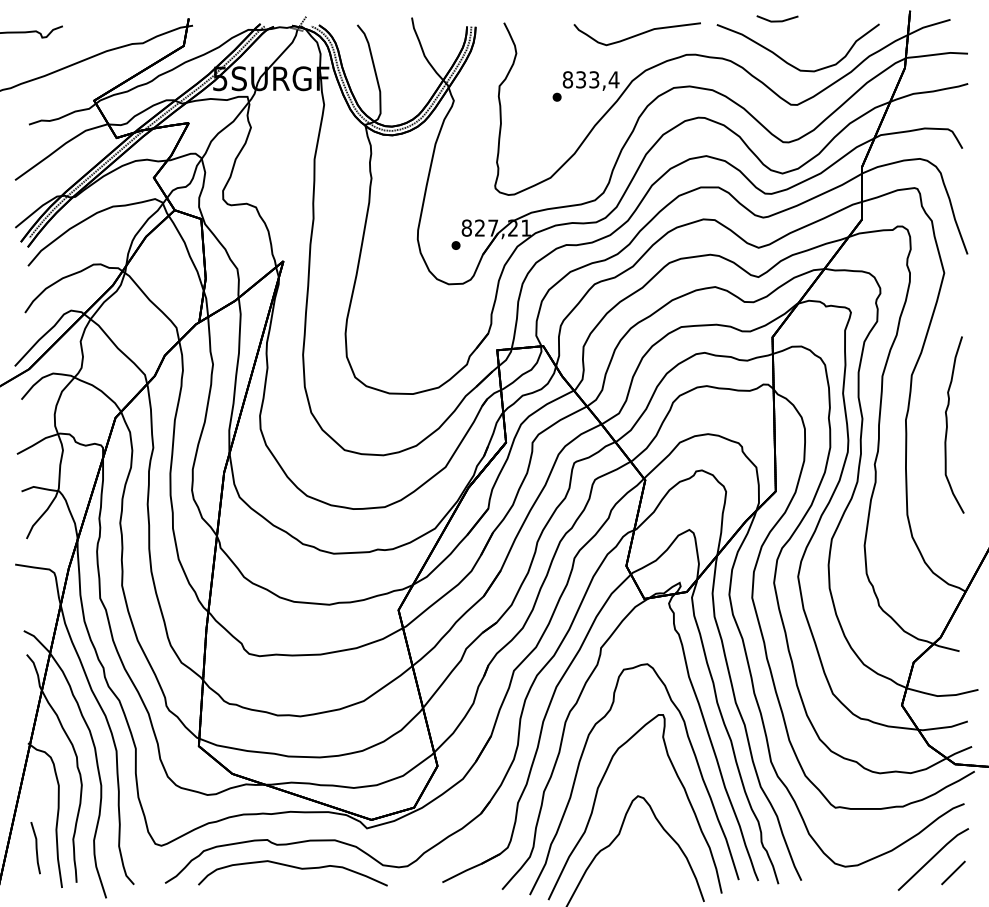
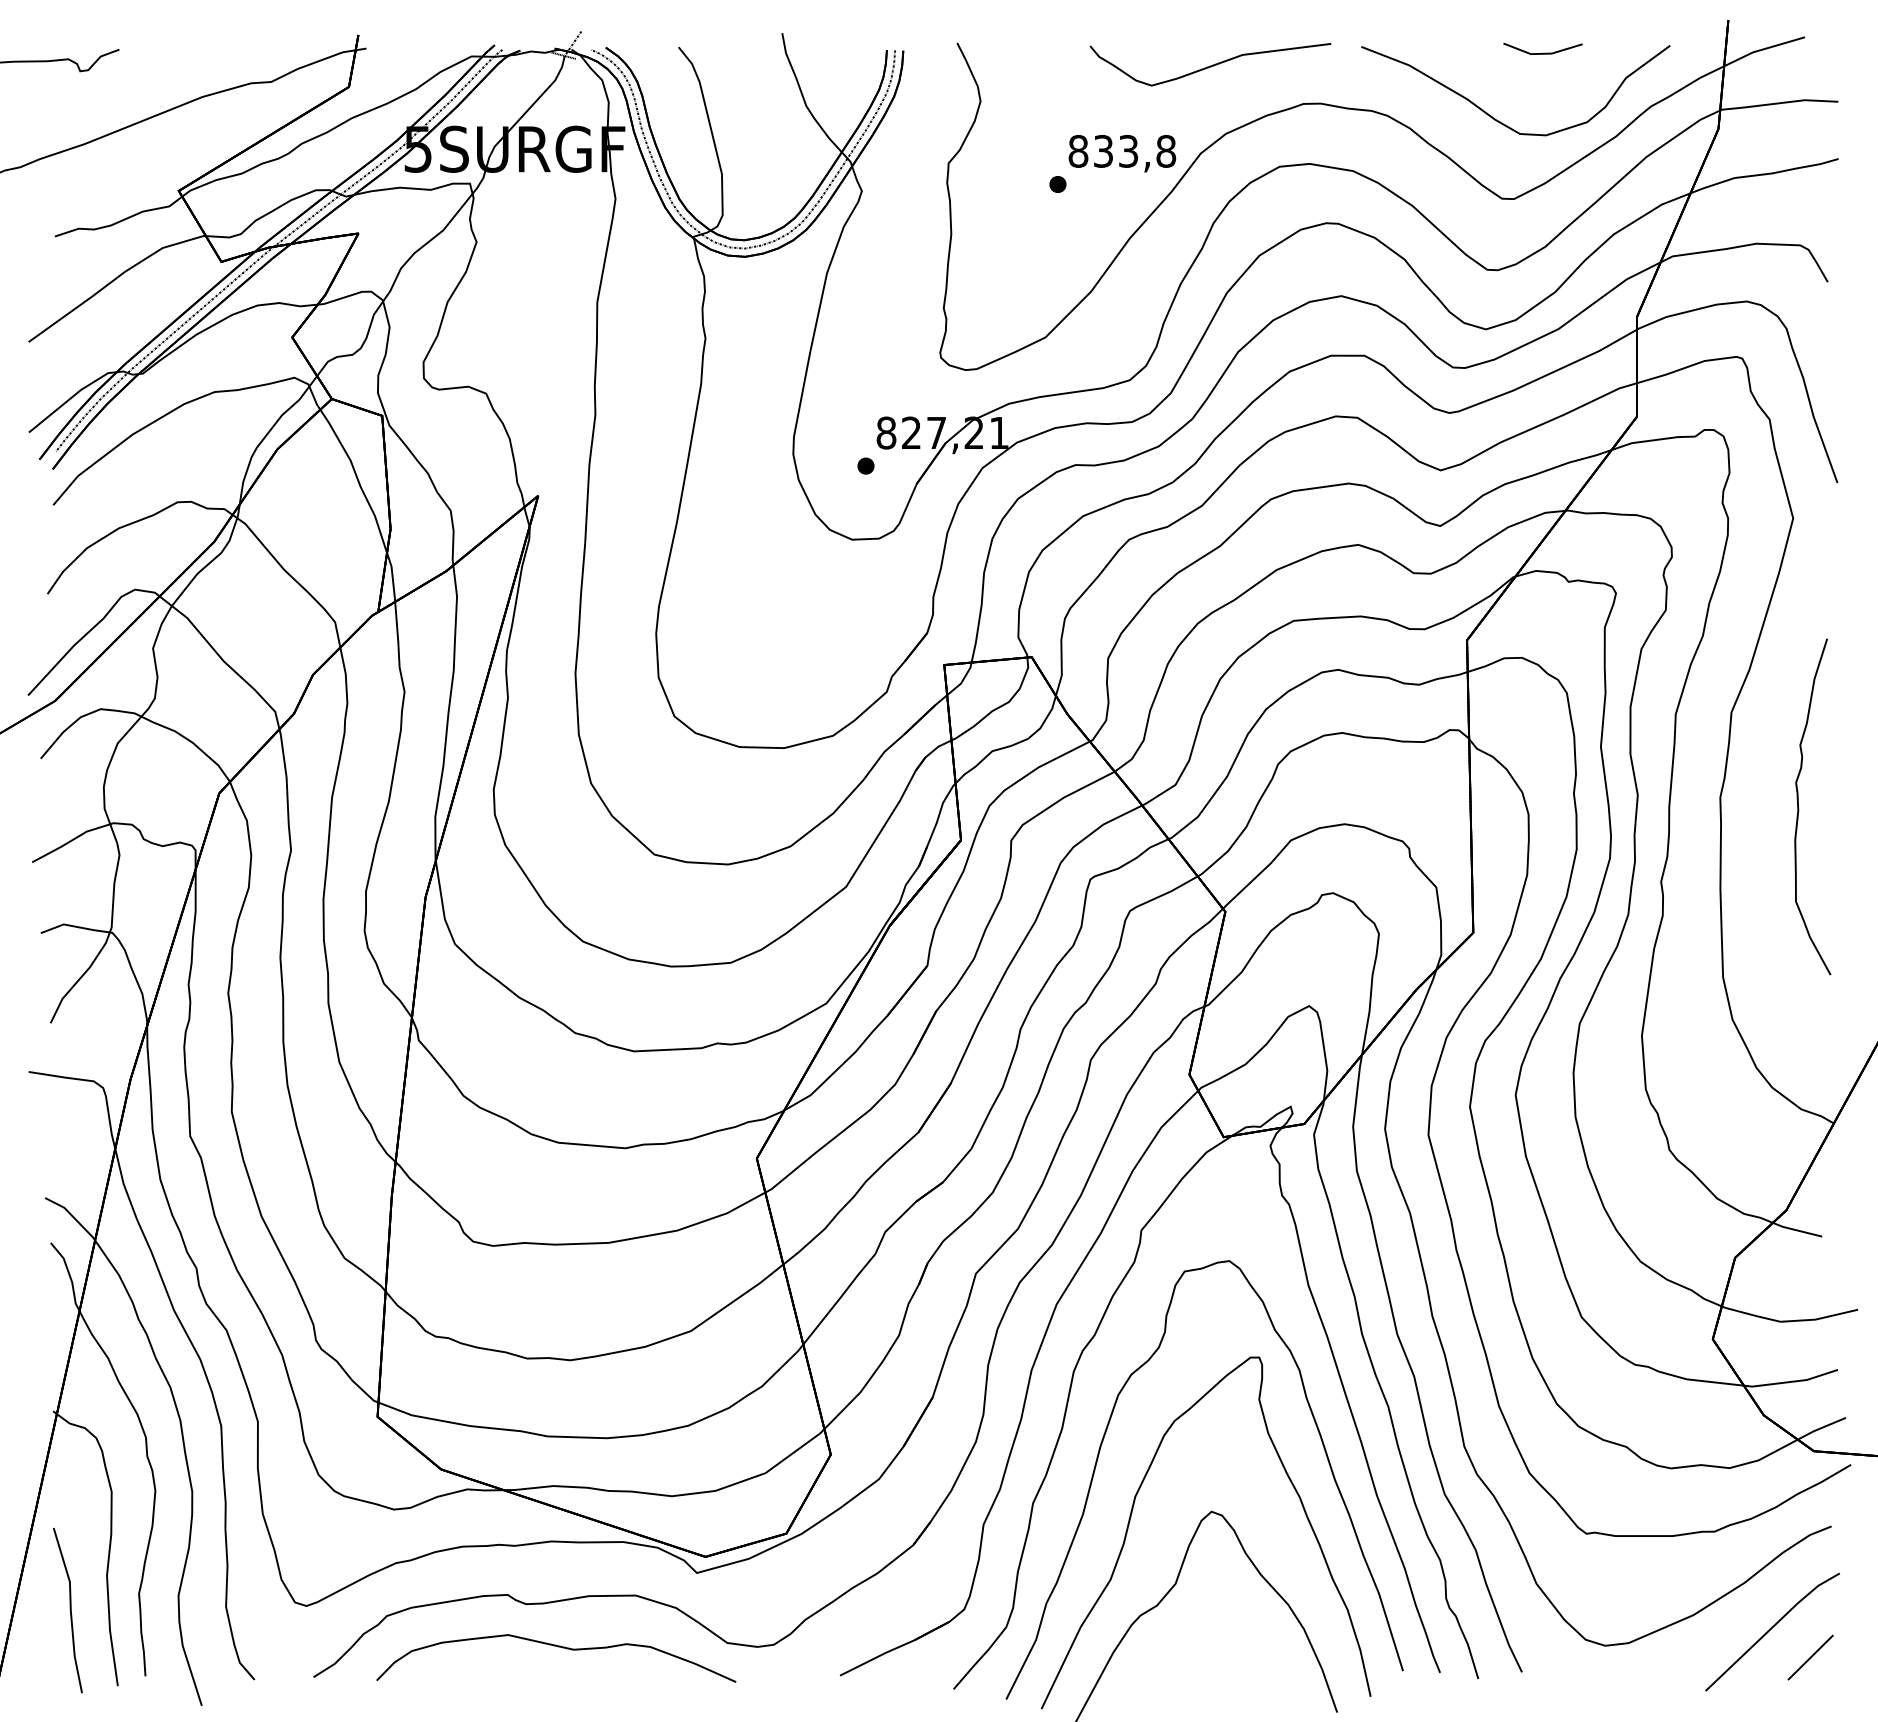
part: (777, 18) -> (1542, 48), moved
text: (613, 79) -> (1164, 150), 833,4 -> 833,8
part: (35, 847) -> (67, 1609), size x1.67

